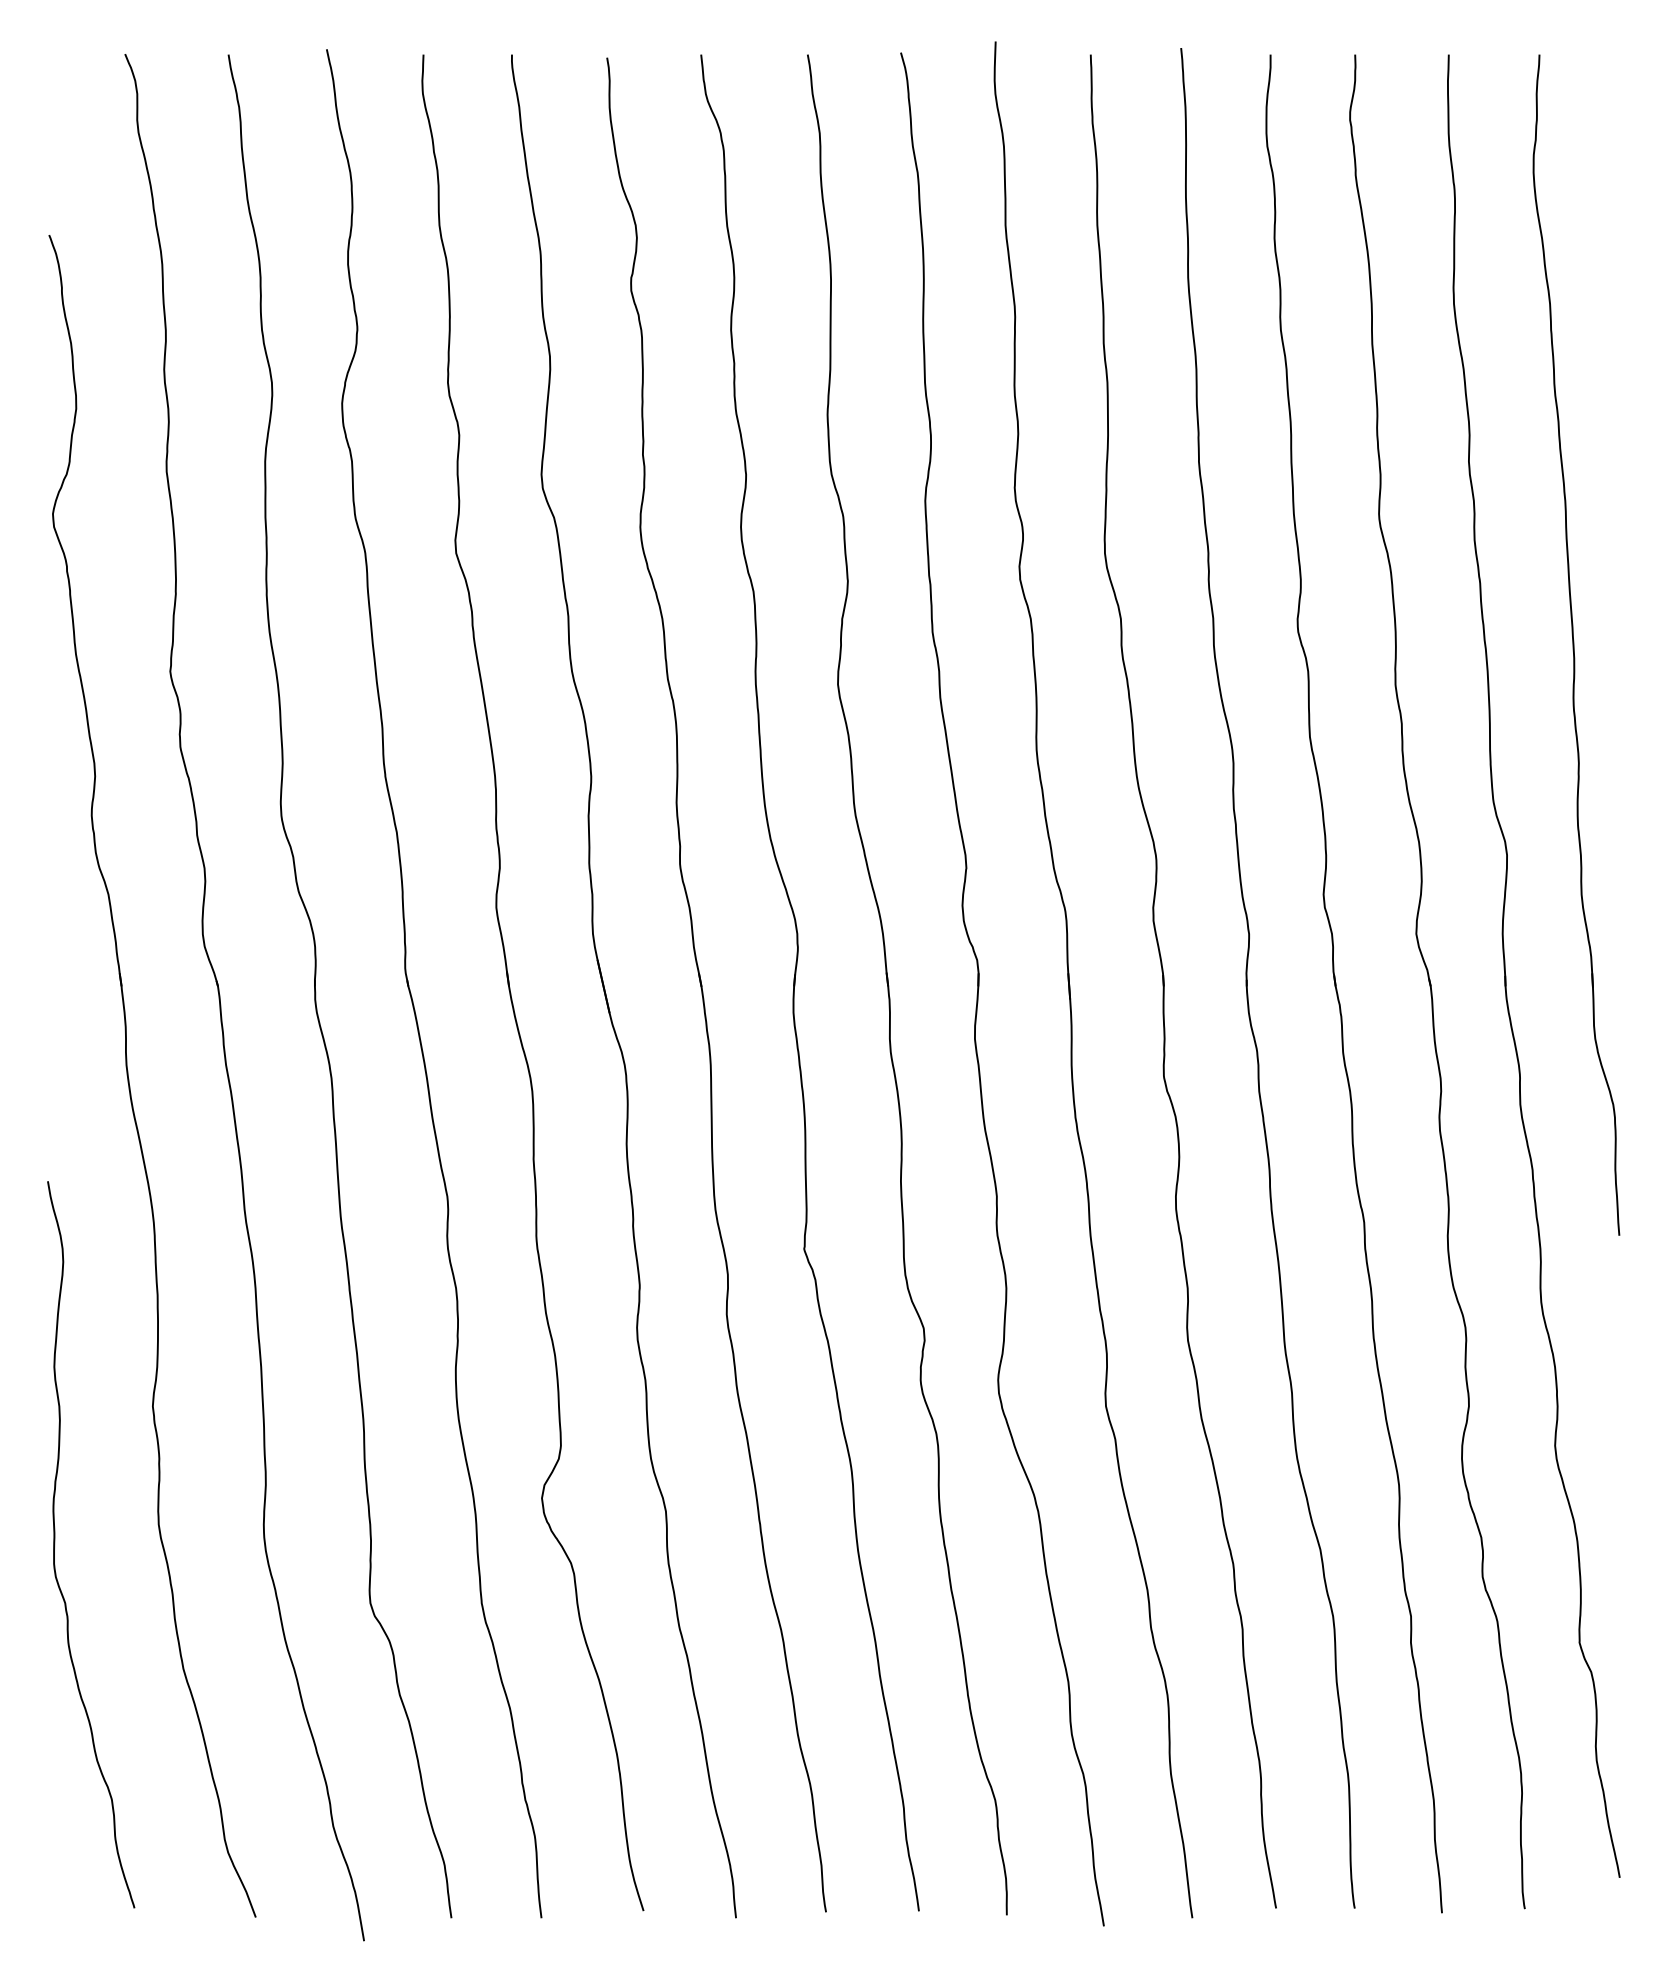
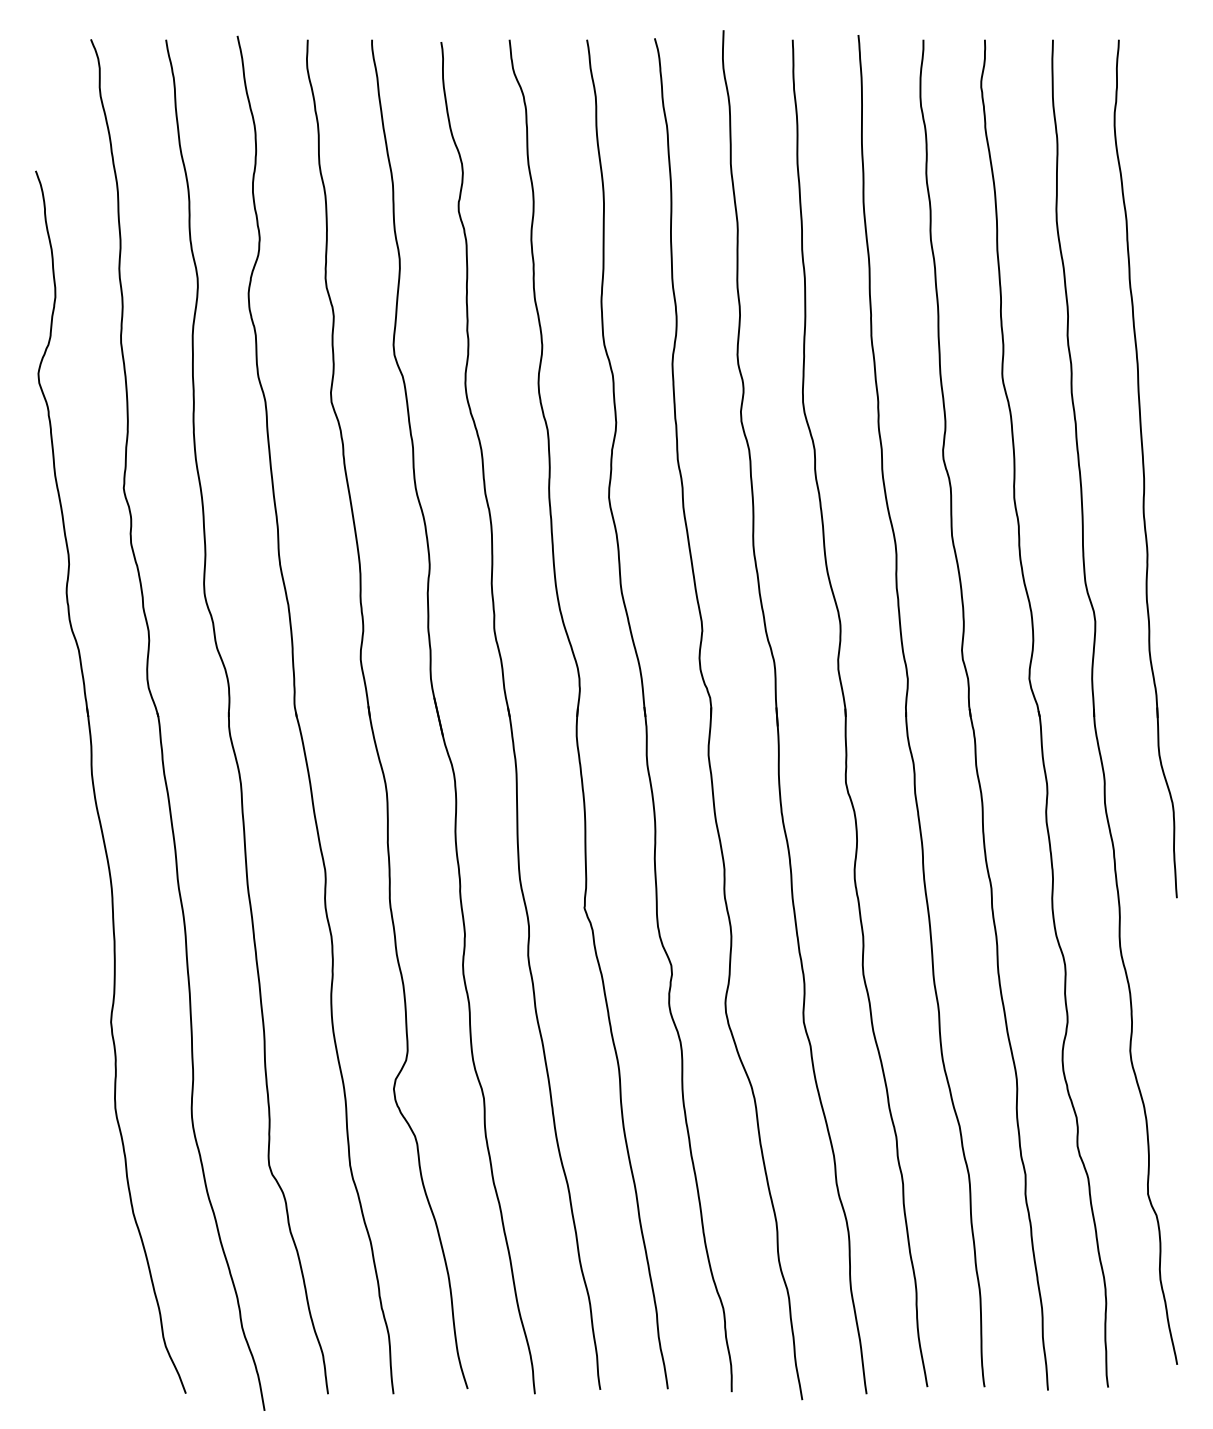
curve: (55, 1544) -> (40, 1122), removed

